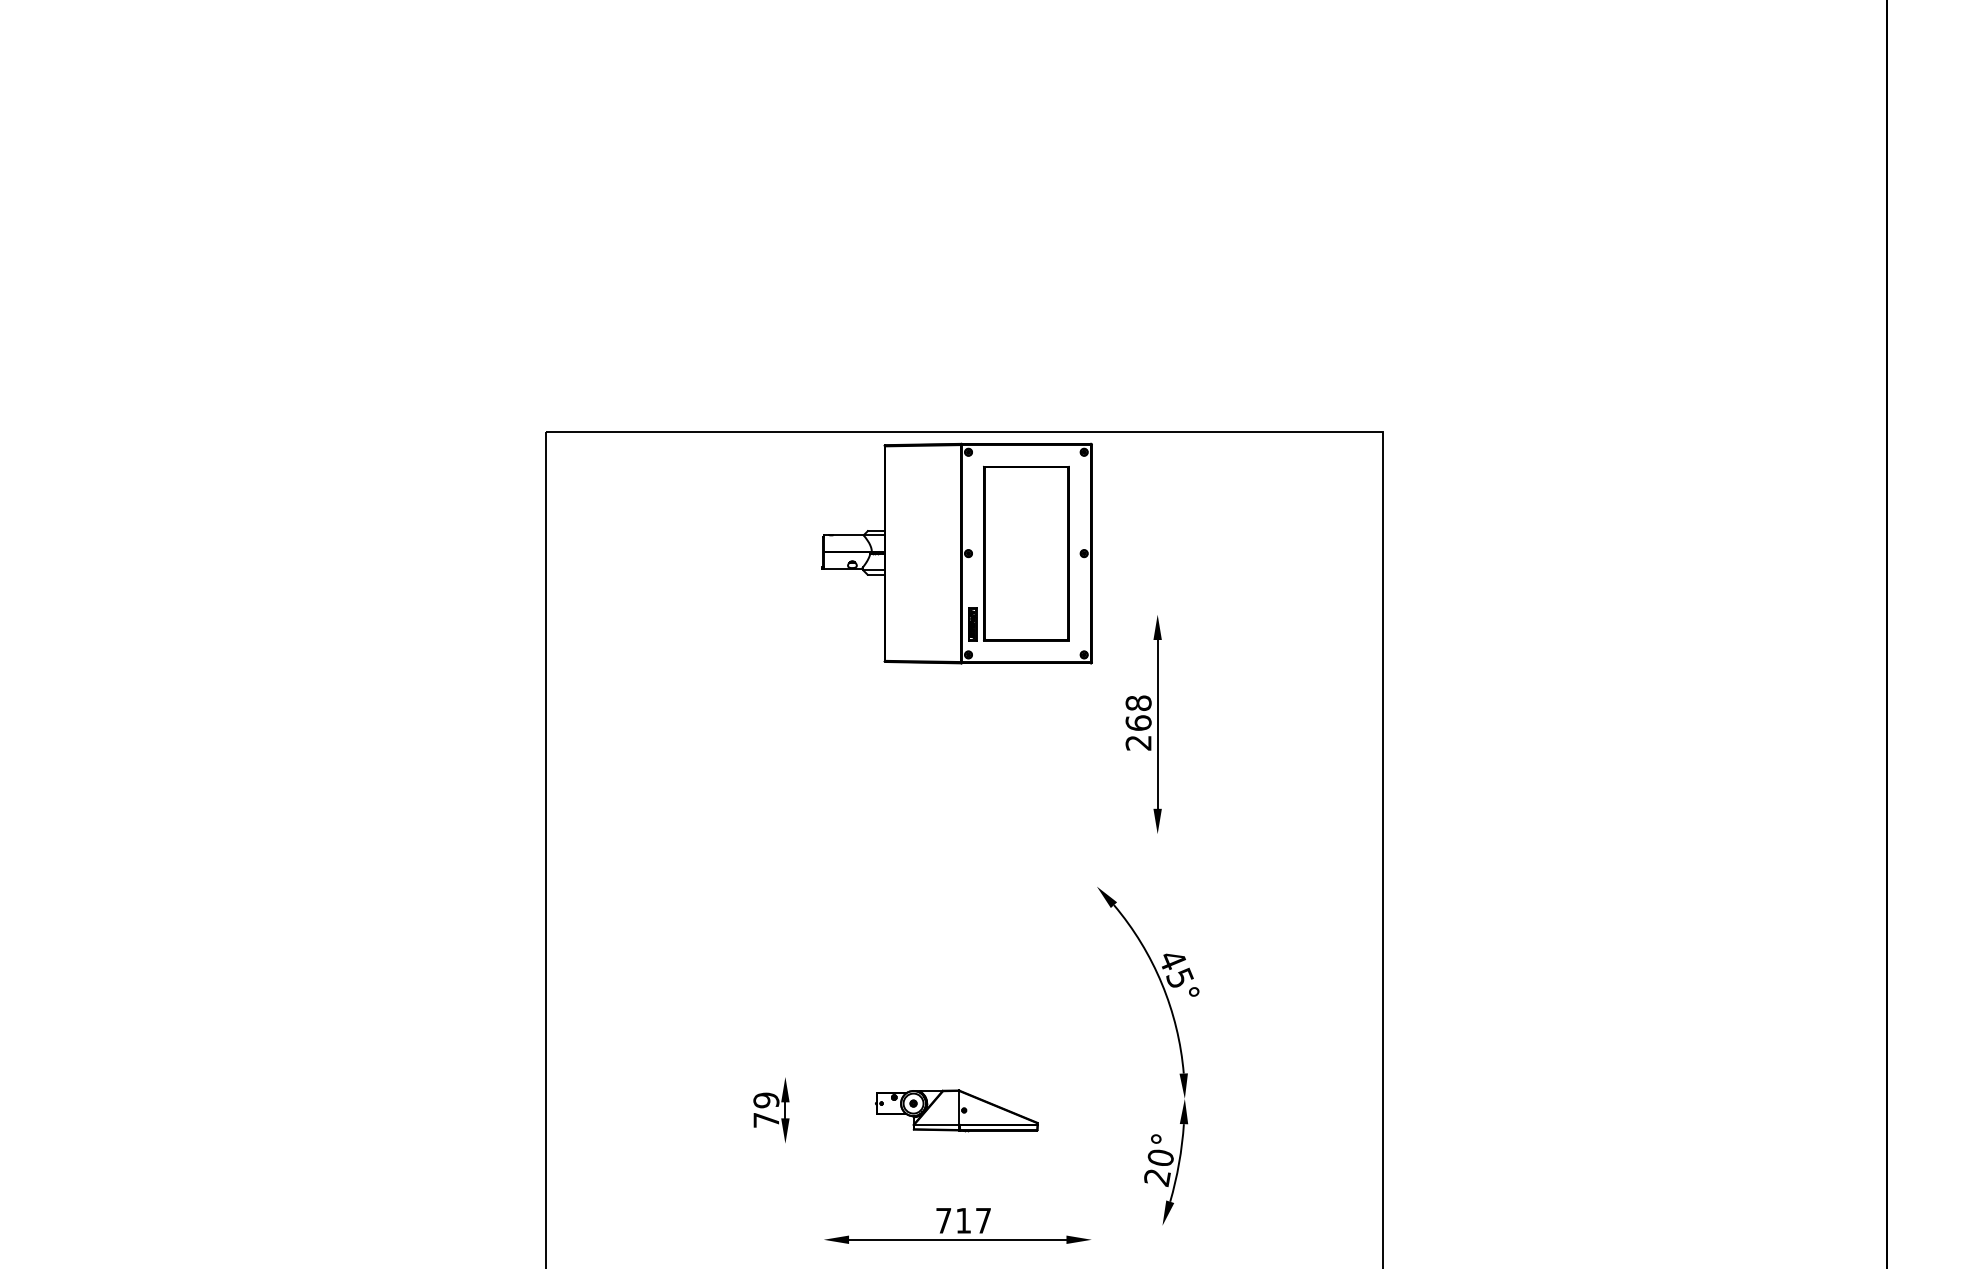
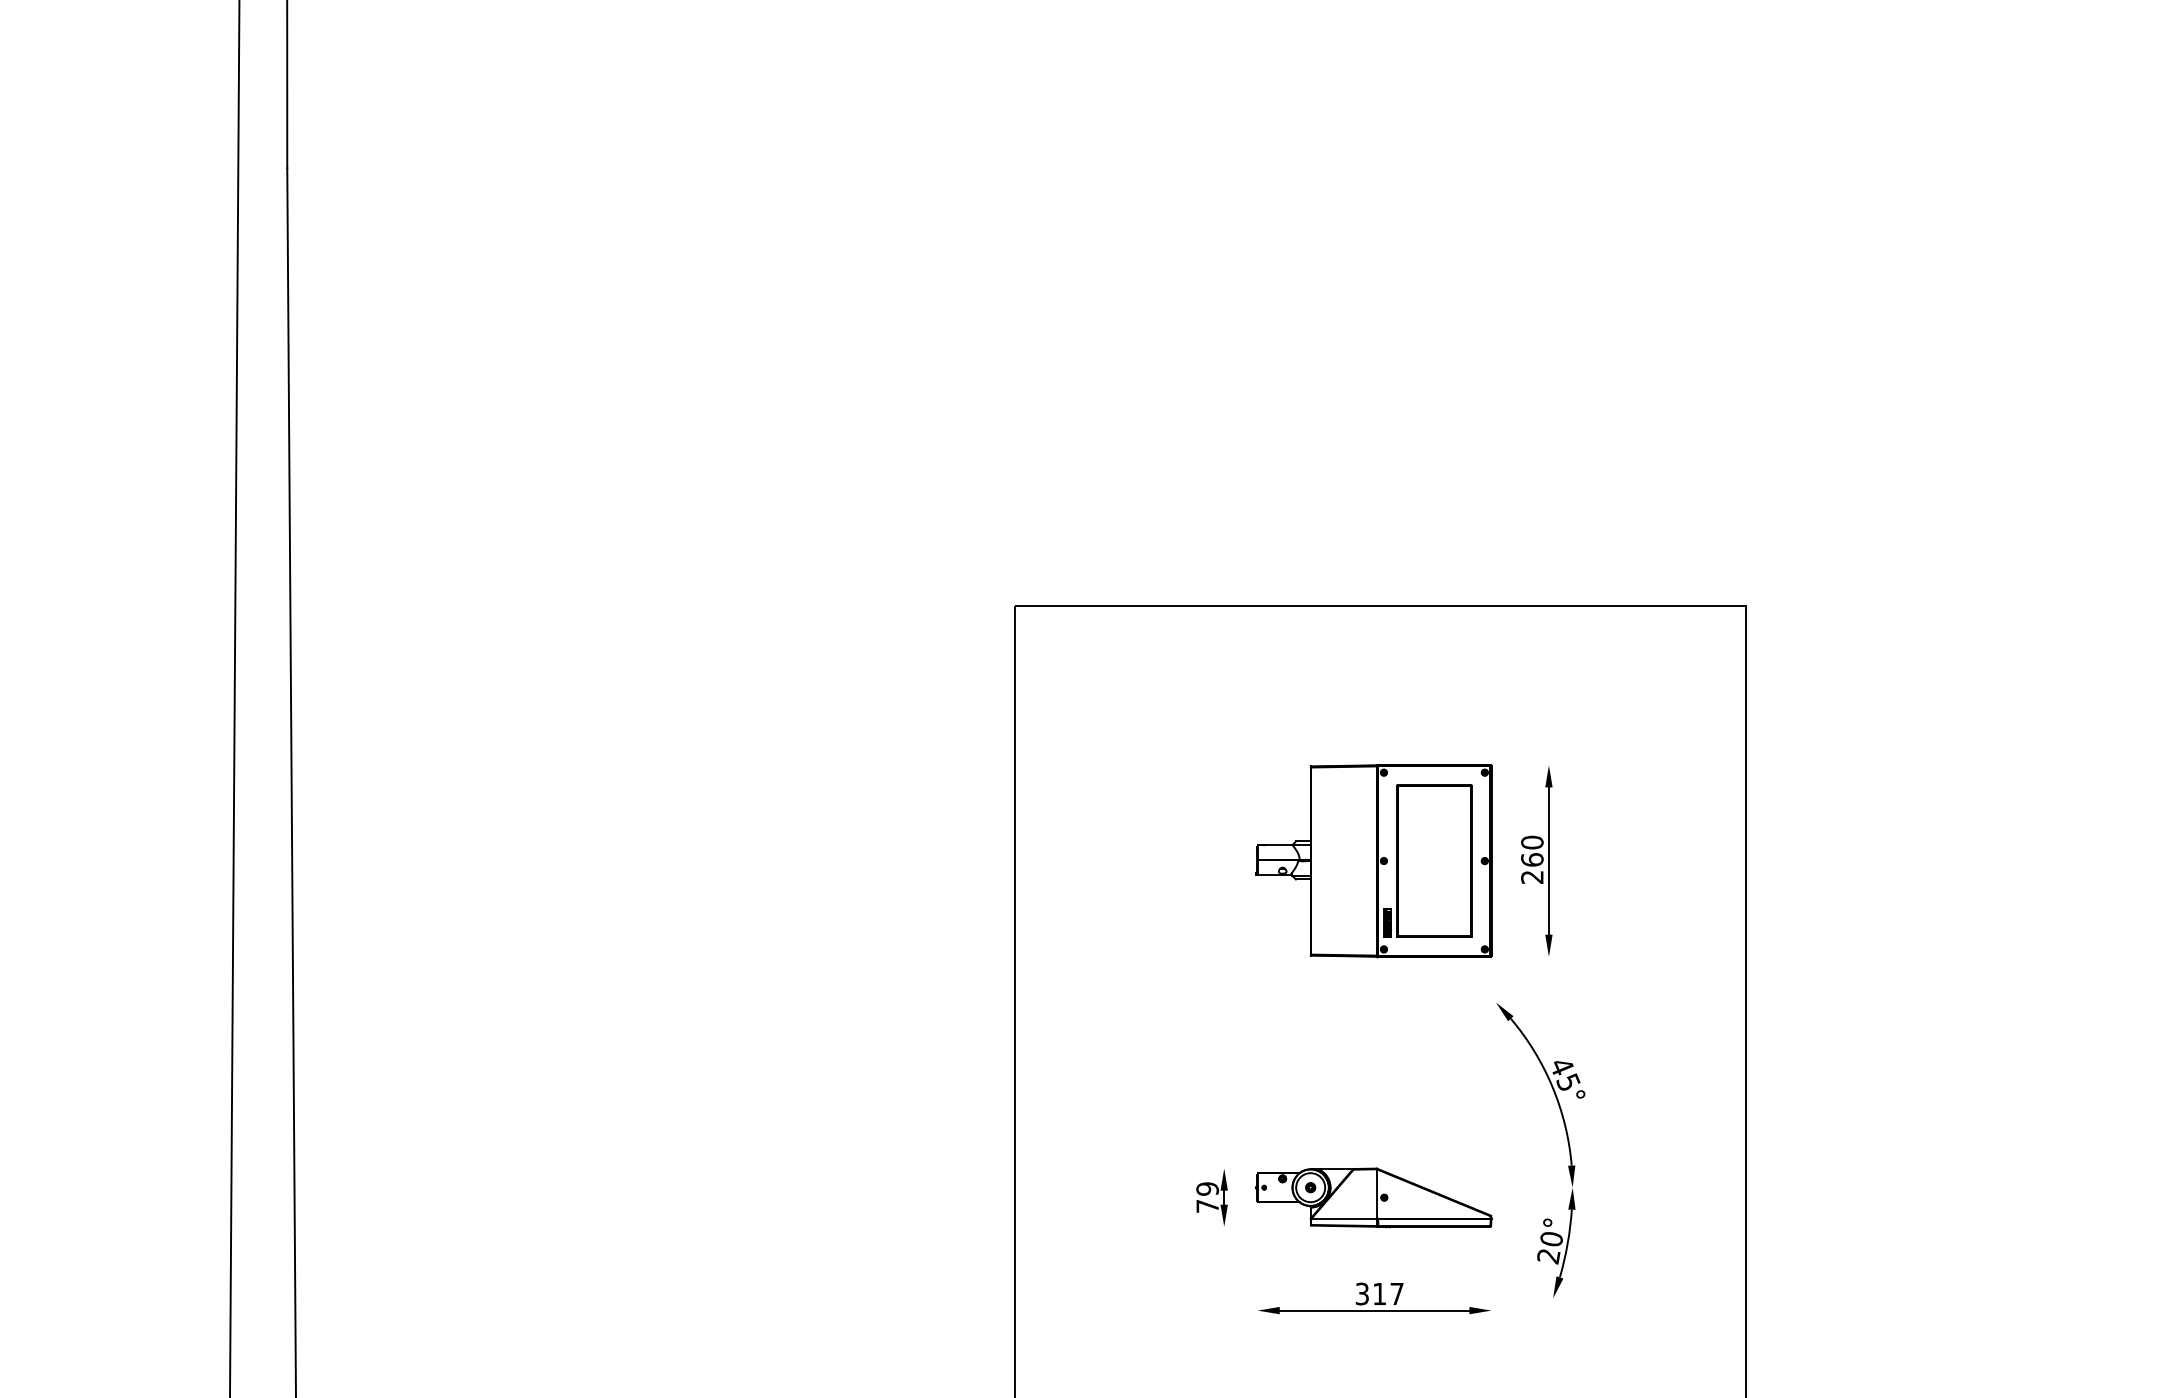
part: (956, 554) -> (1373, 861), moved
text: (1138, 703) -> (1532, 842), 268 -> 260
part: (956, 1110) -> (1373, 1197), size x1.67
text: (942, 1220) -> (1361, 1293), 717 -> 317

